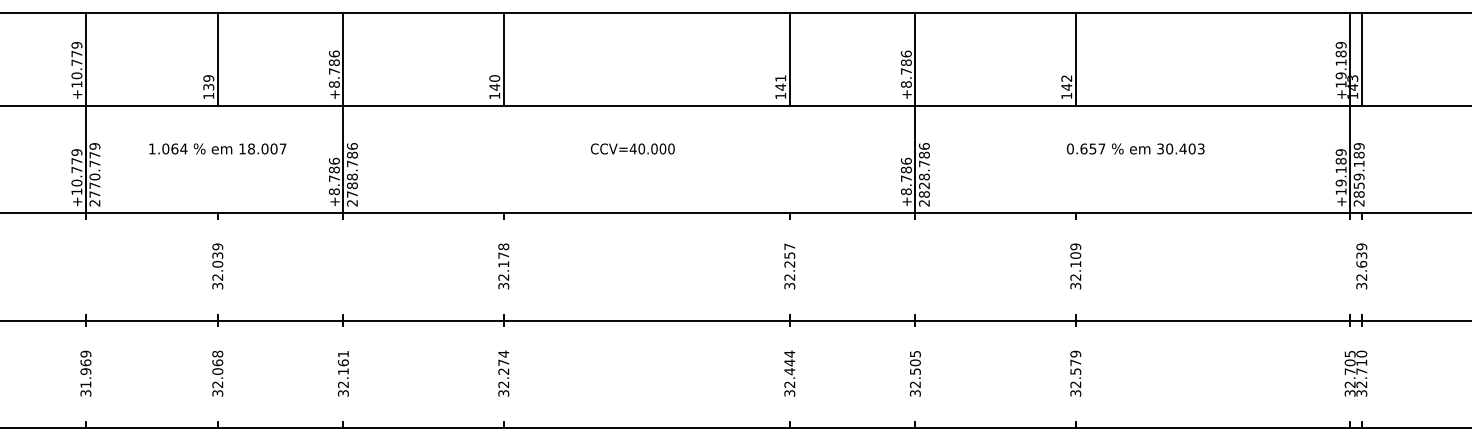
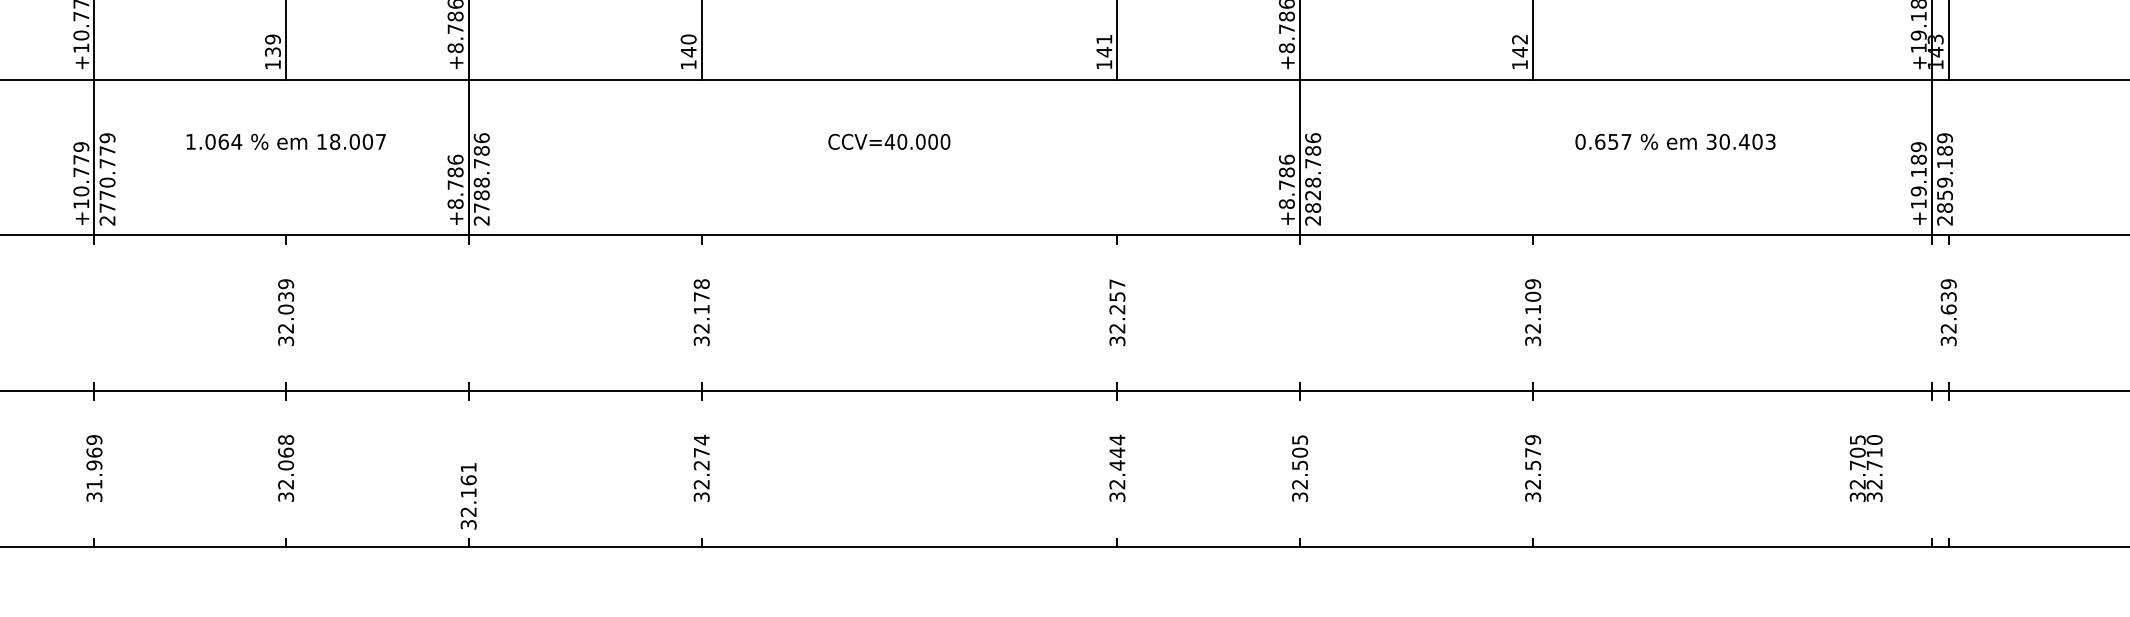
text: (1135, 148) -> (1675, 141), moved
text: (343, 373) -> (468, 495), moved
text: (1355, 373) -> (1865, 468), moved

